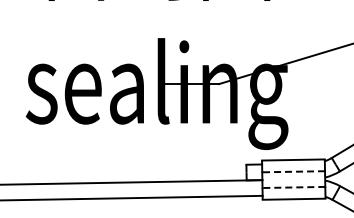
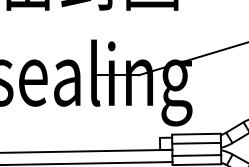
line: (293, 171) -> (196, 143), dashed -> solid
line: (293, 187) -> (196, 155), dashed -> solid

